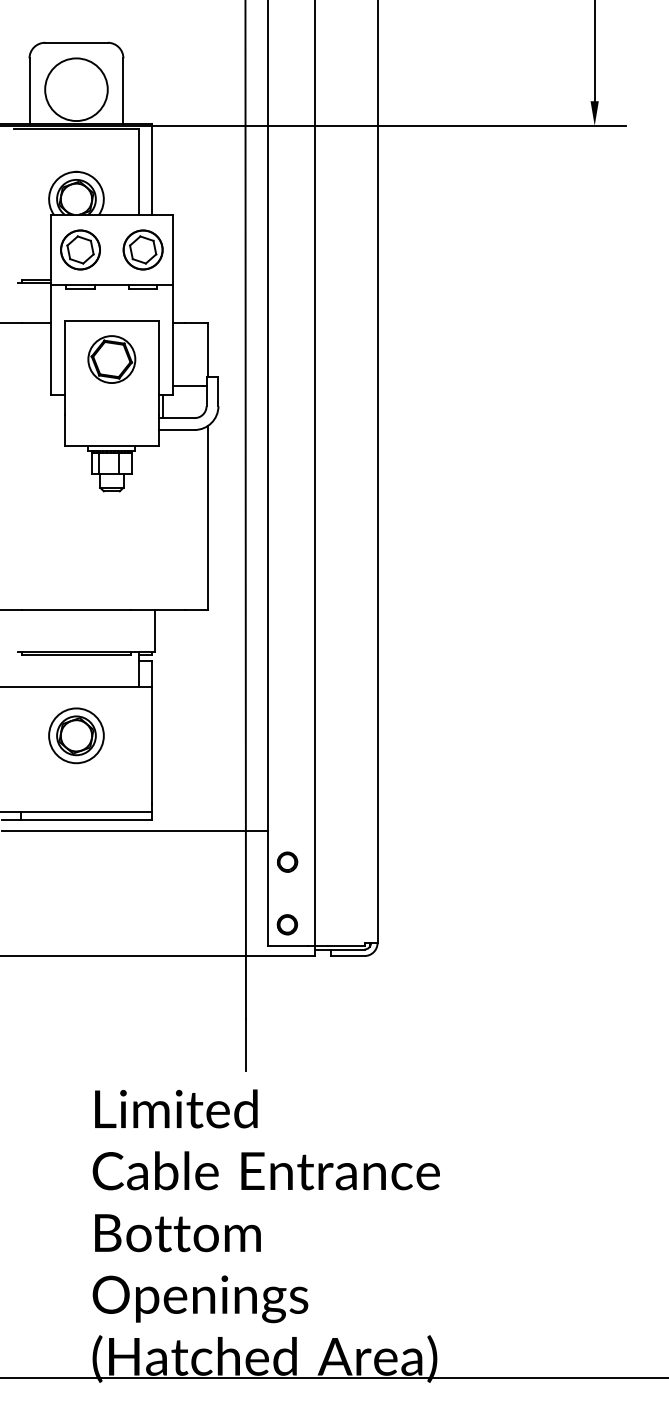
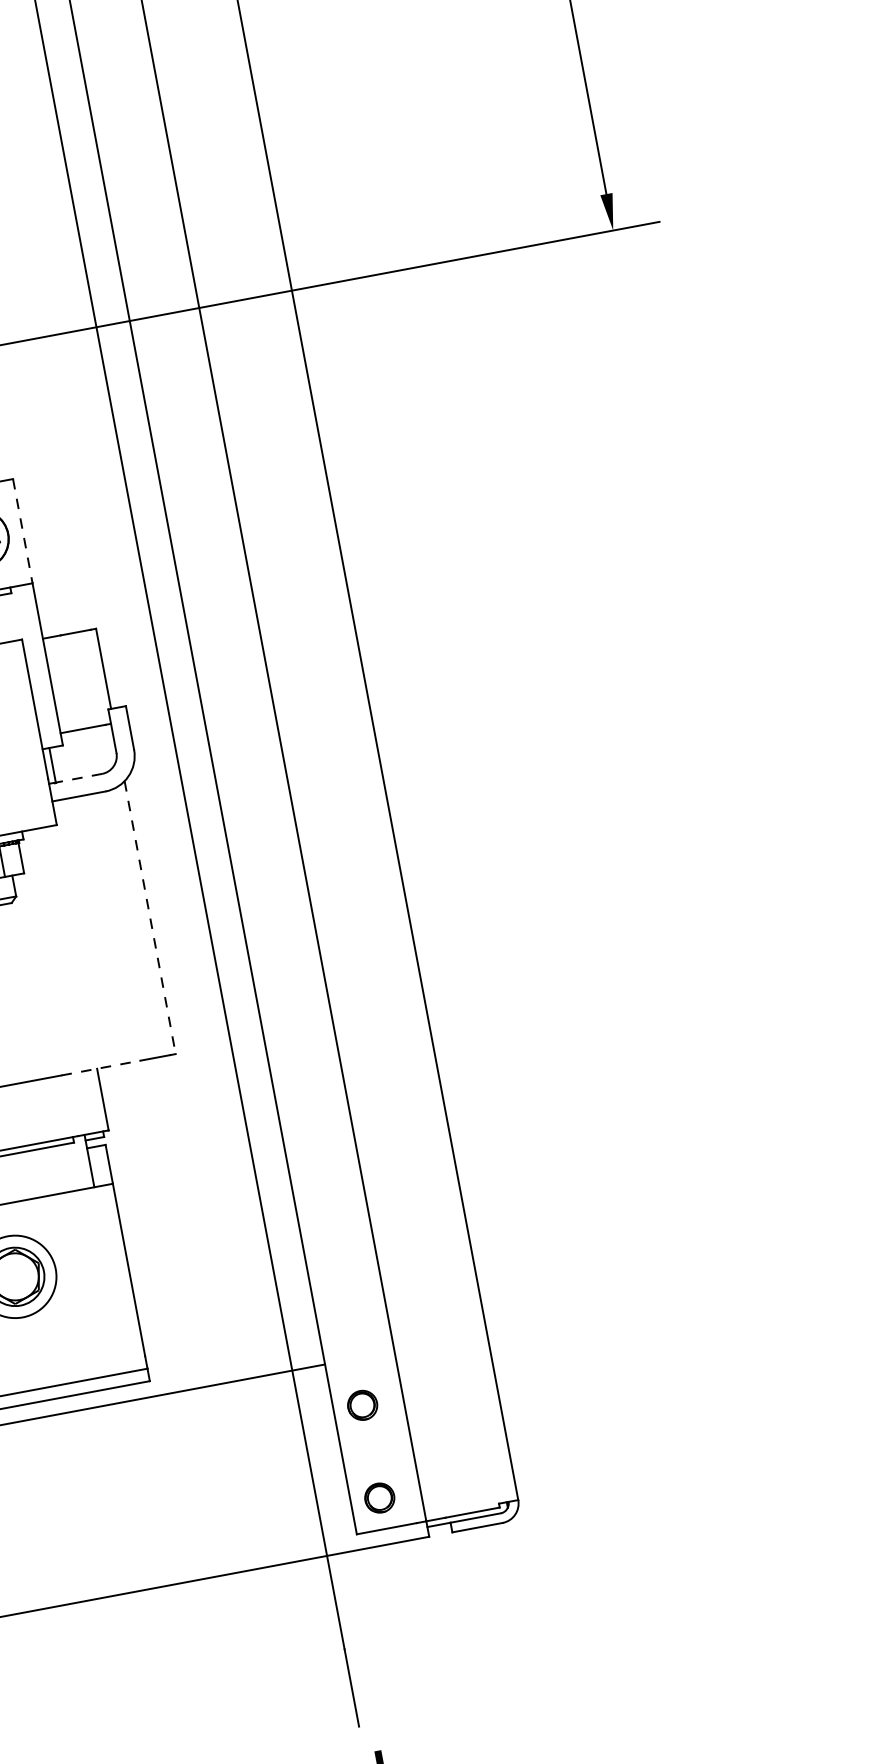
line: (172, 250) -> (22, 531), solid -> dashed
line: (179, 418) -> (79, 778), solid -> dashed
line: (208, 518) -> (150, 918), solid -> dashed
line: (157, 609) -> (100, 1067), solid -> dashed

